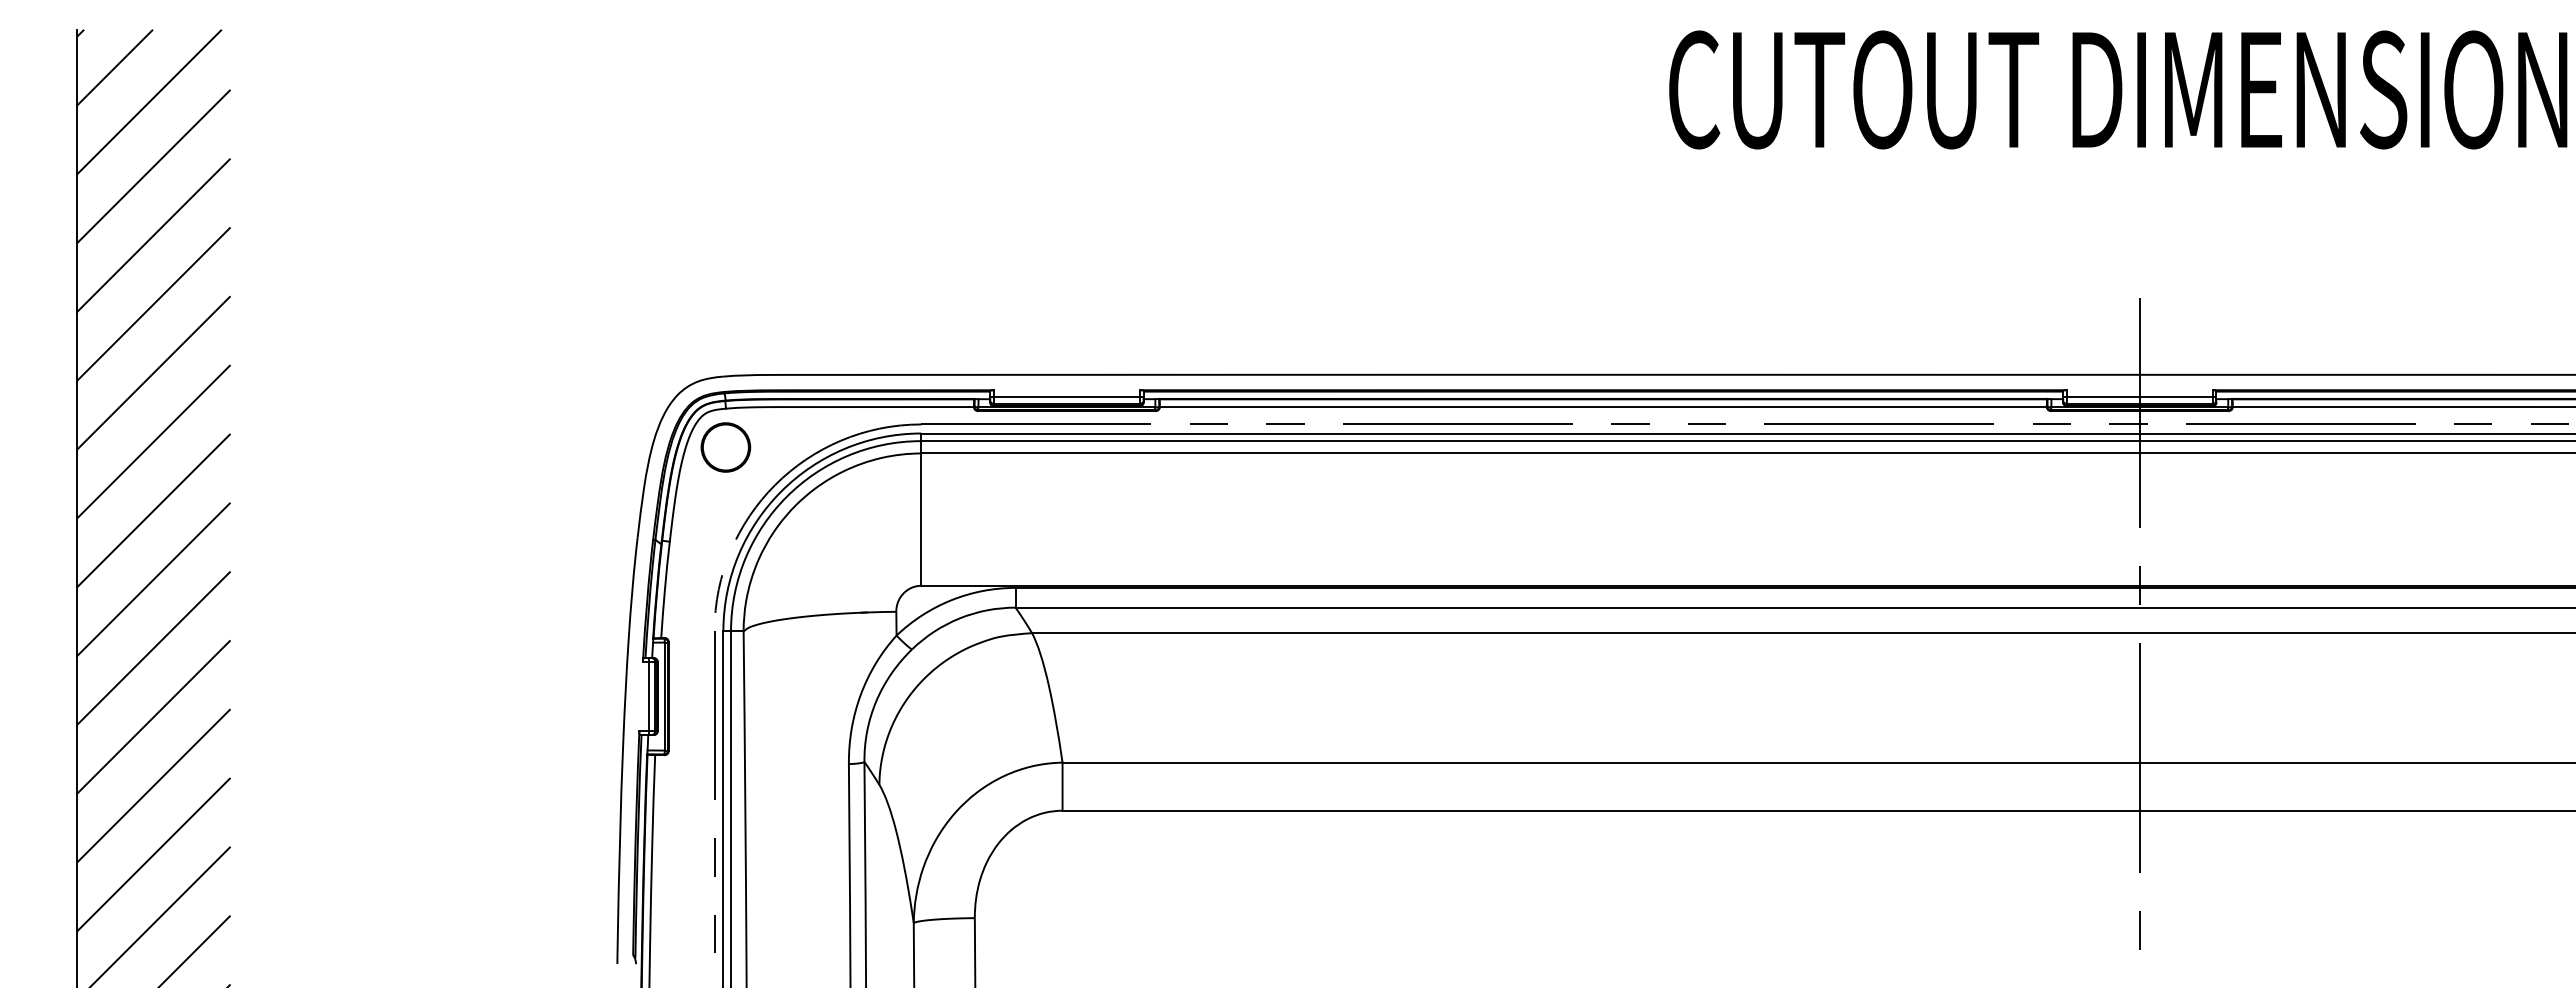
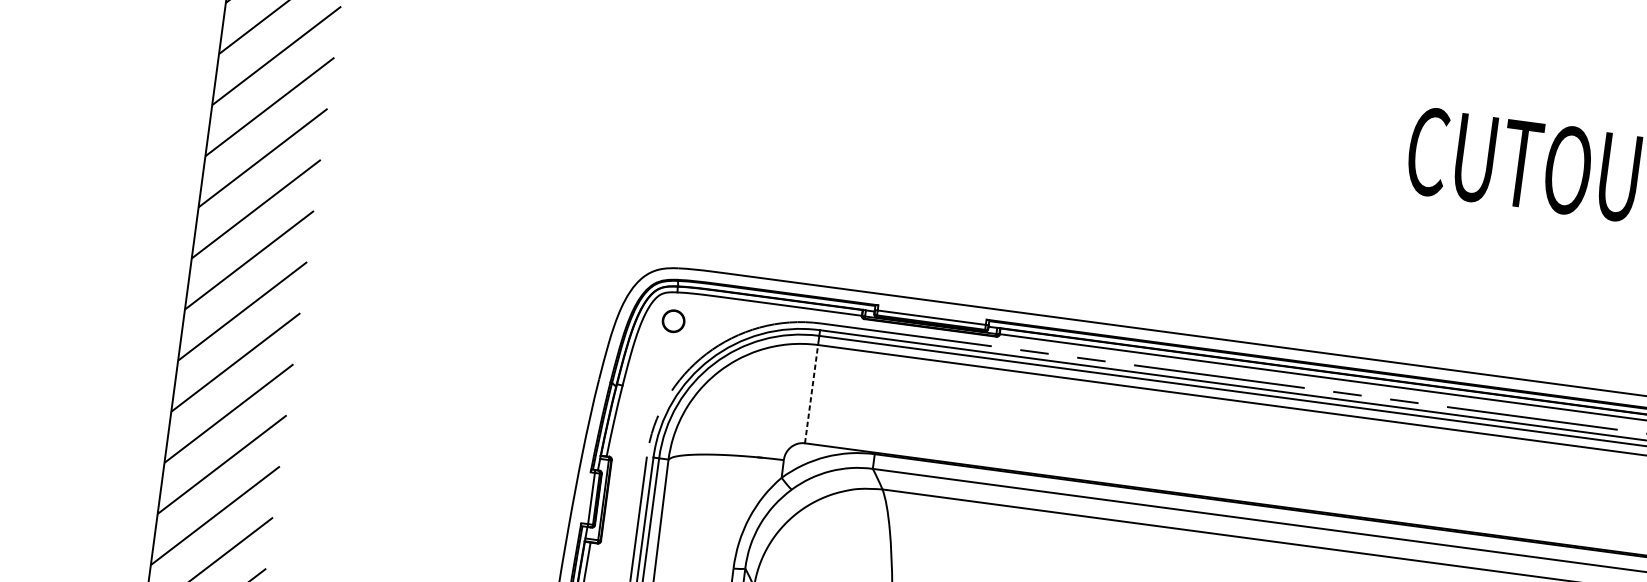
part: (725, 447) -> (673, 321), size x0.6
line: (921, 519) -> (811, 394), solid -> dashed

